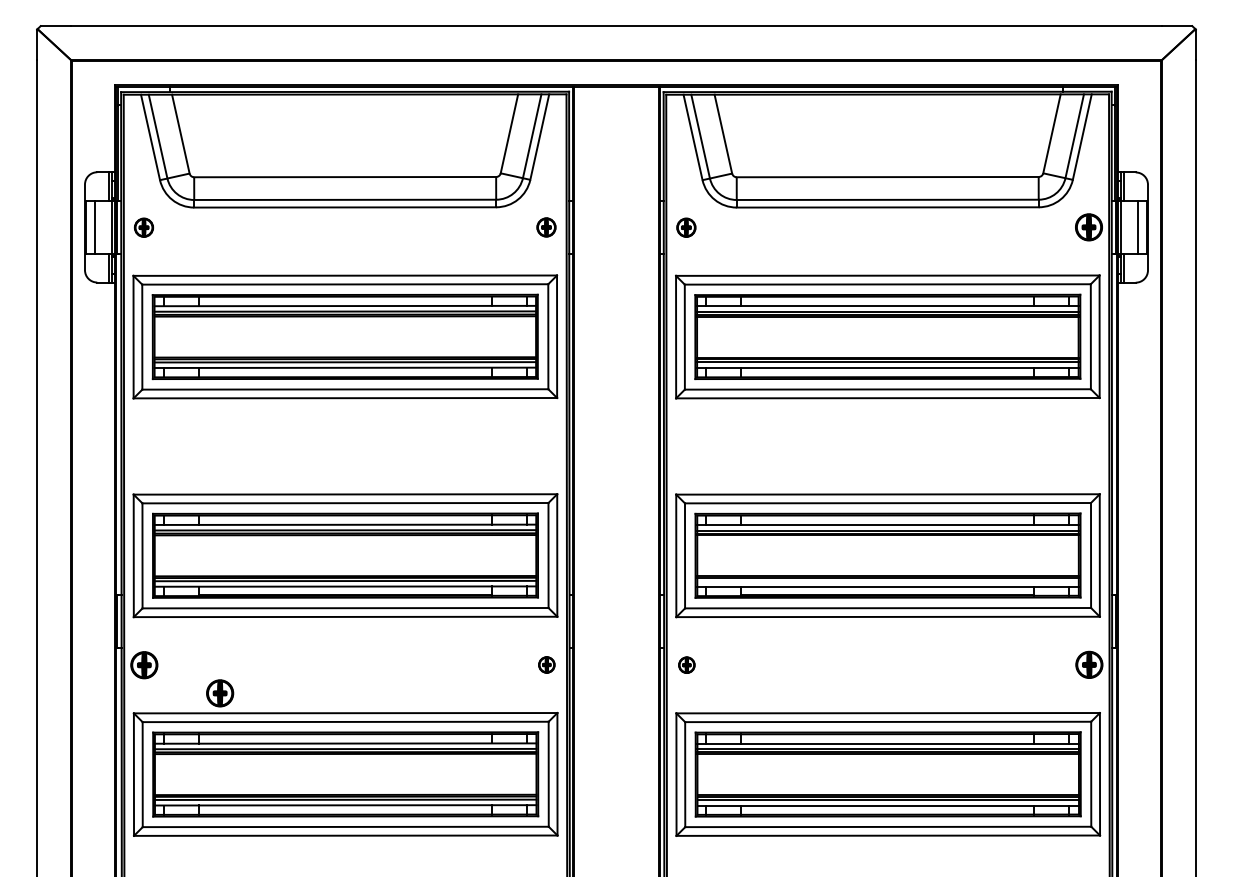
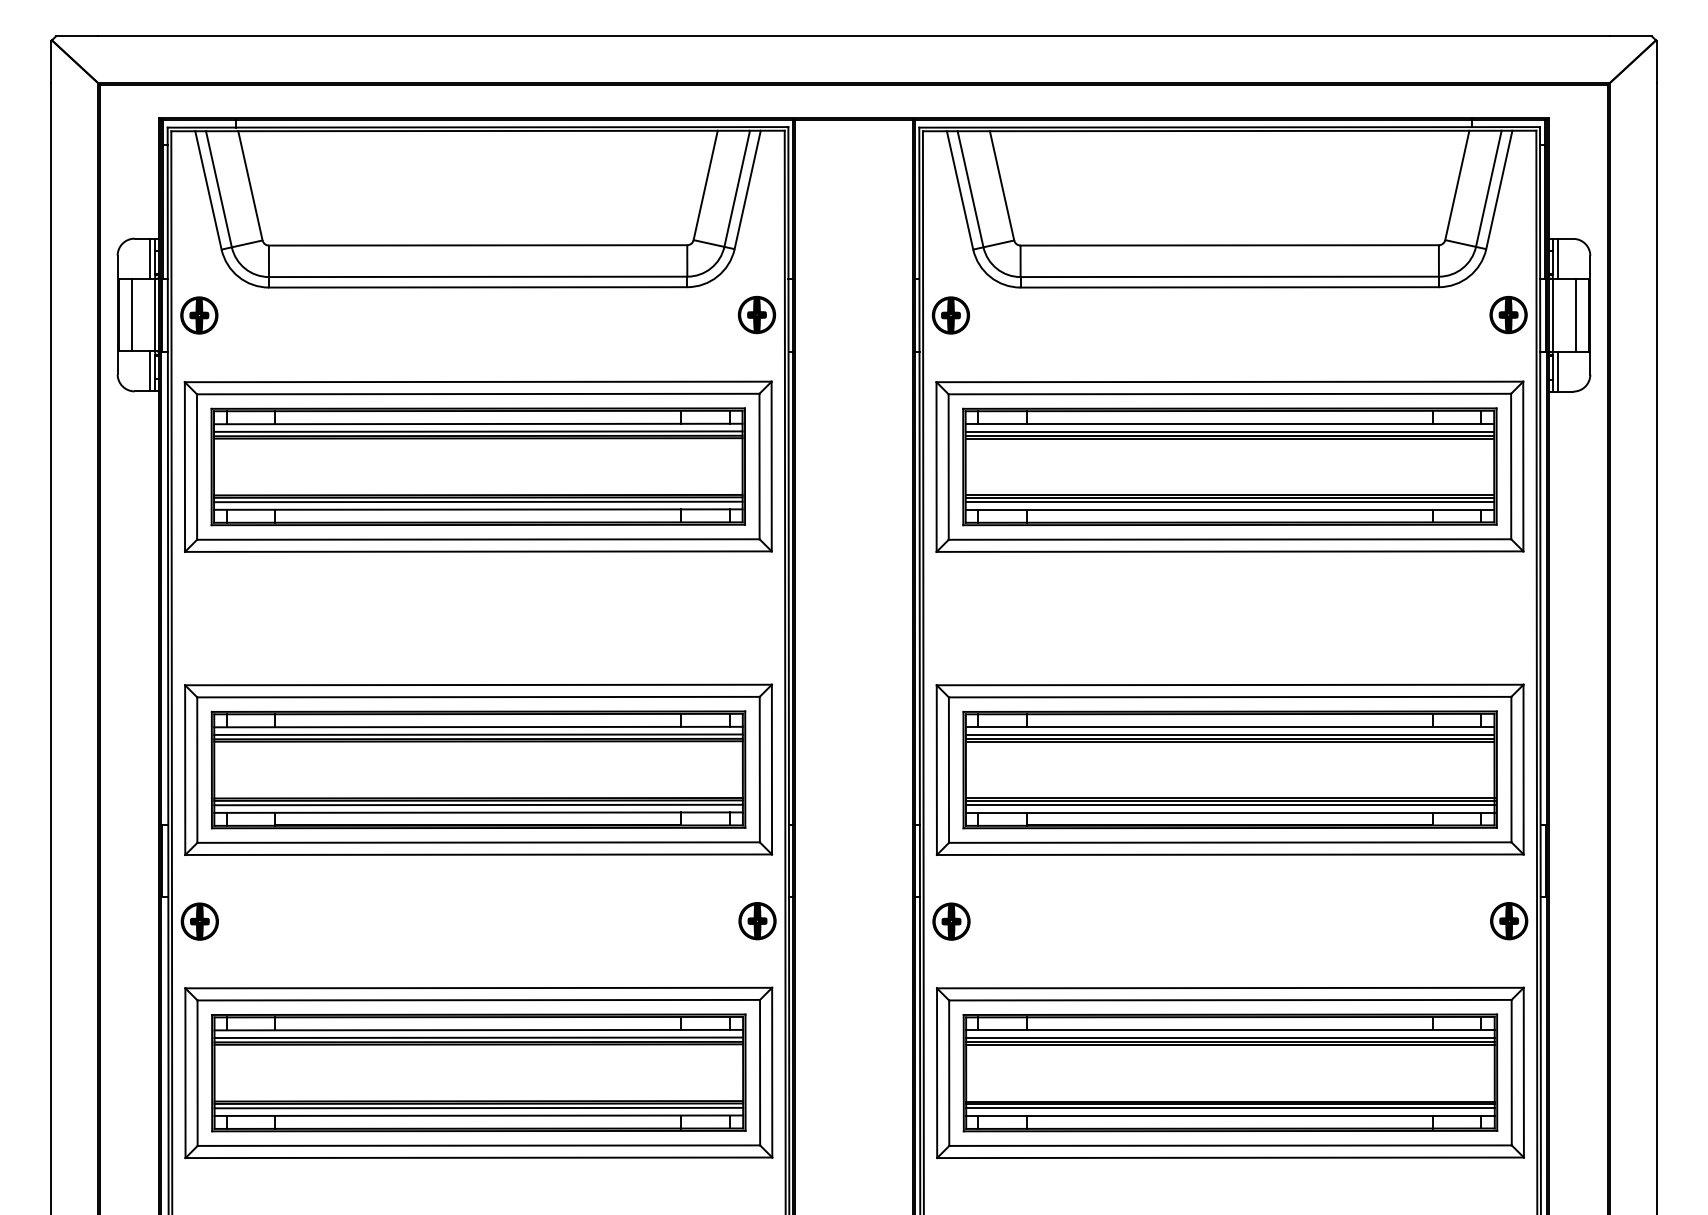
part: (144, 227) -> (199, 315), size x1.43
part: (546, 227) -> (756, 315), size x1.43
part: (686, 227) -> (950, 315), size x1.43
line: (887, 581) -> (1229, 805), added
part: (546, 665) -> (757, 921), size x1.67
part: (686, 665) -> (951, 921), size x1.67
part: (219, 693) -> (304, 960), removed

